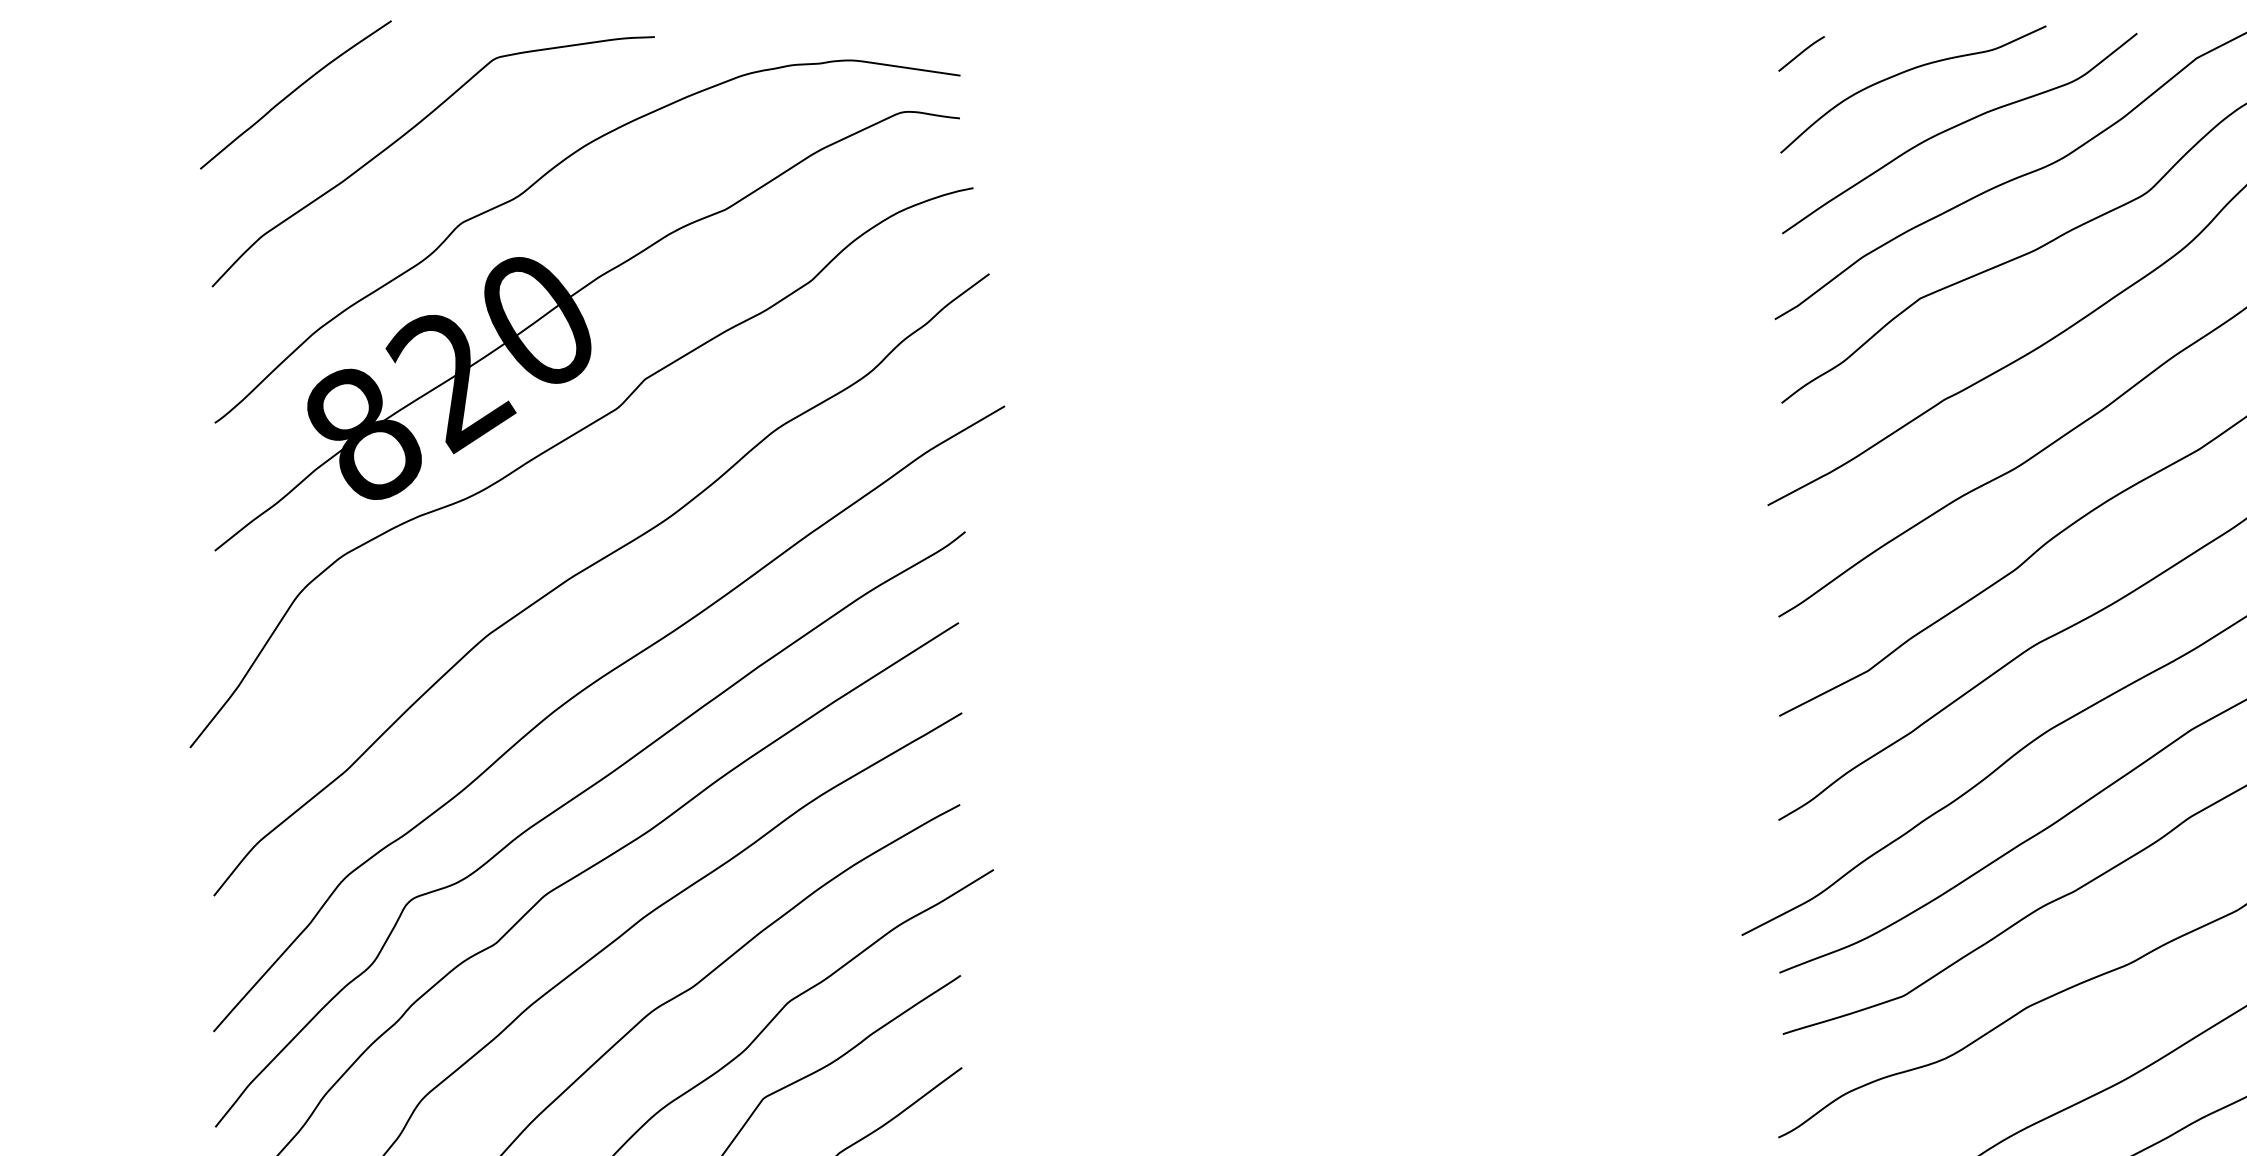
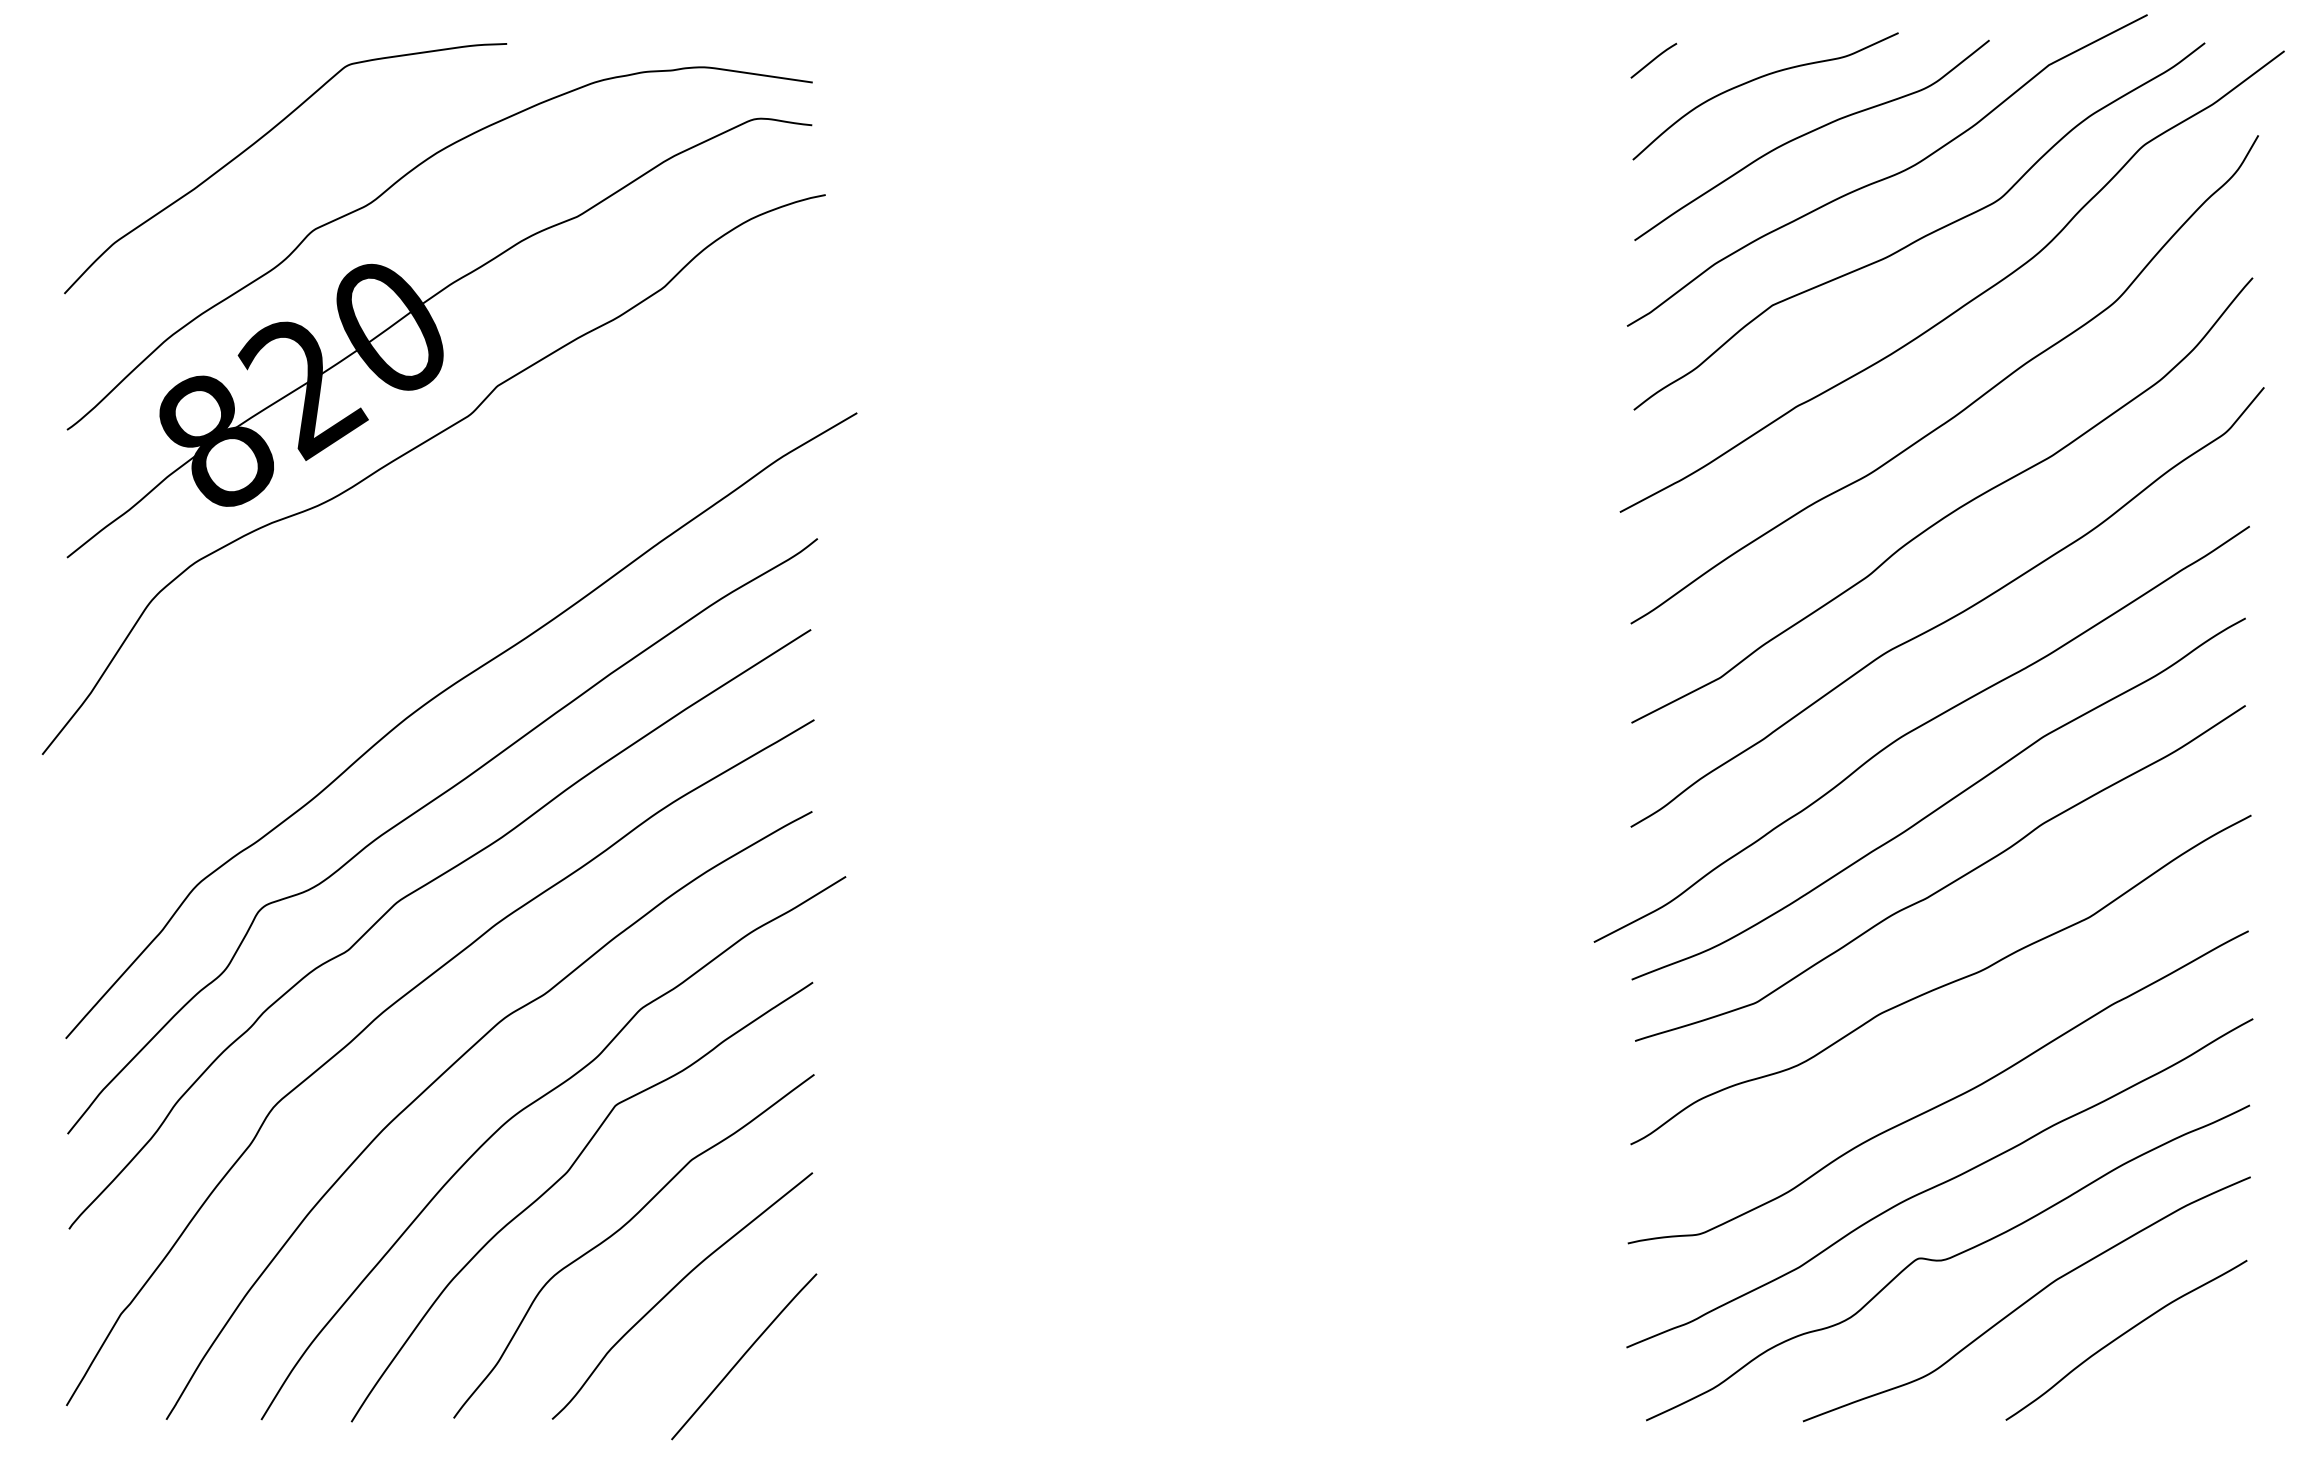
curve: (295, 91) -> (147, 98), removed
curve: (592, 566) -> (444, 573), removed

